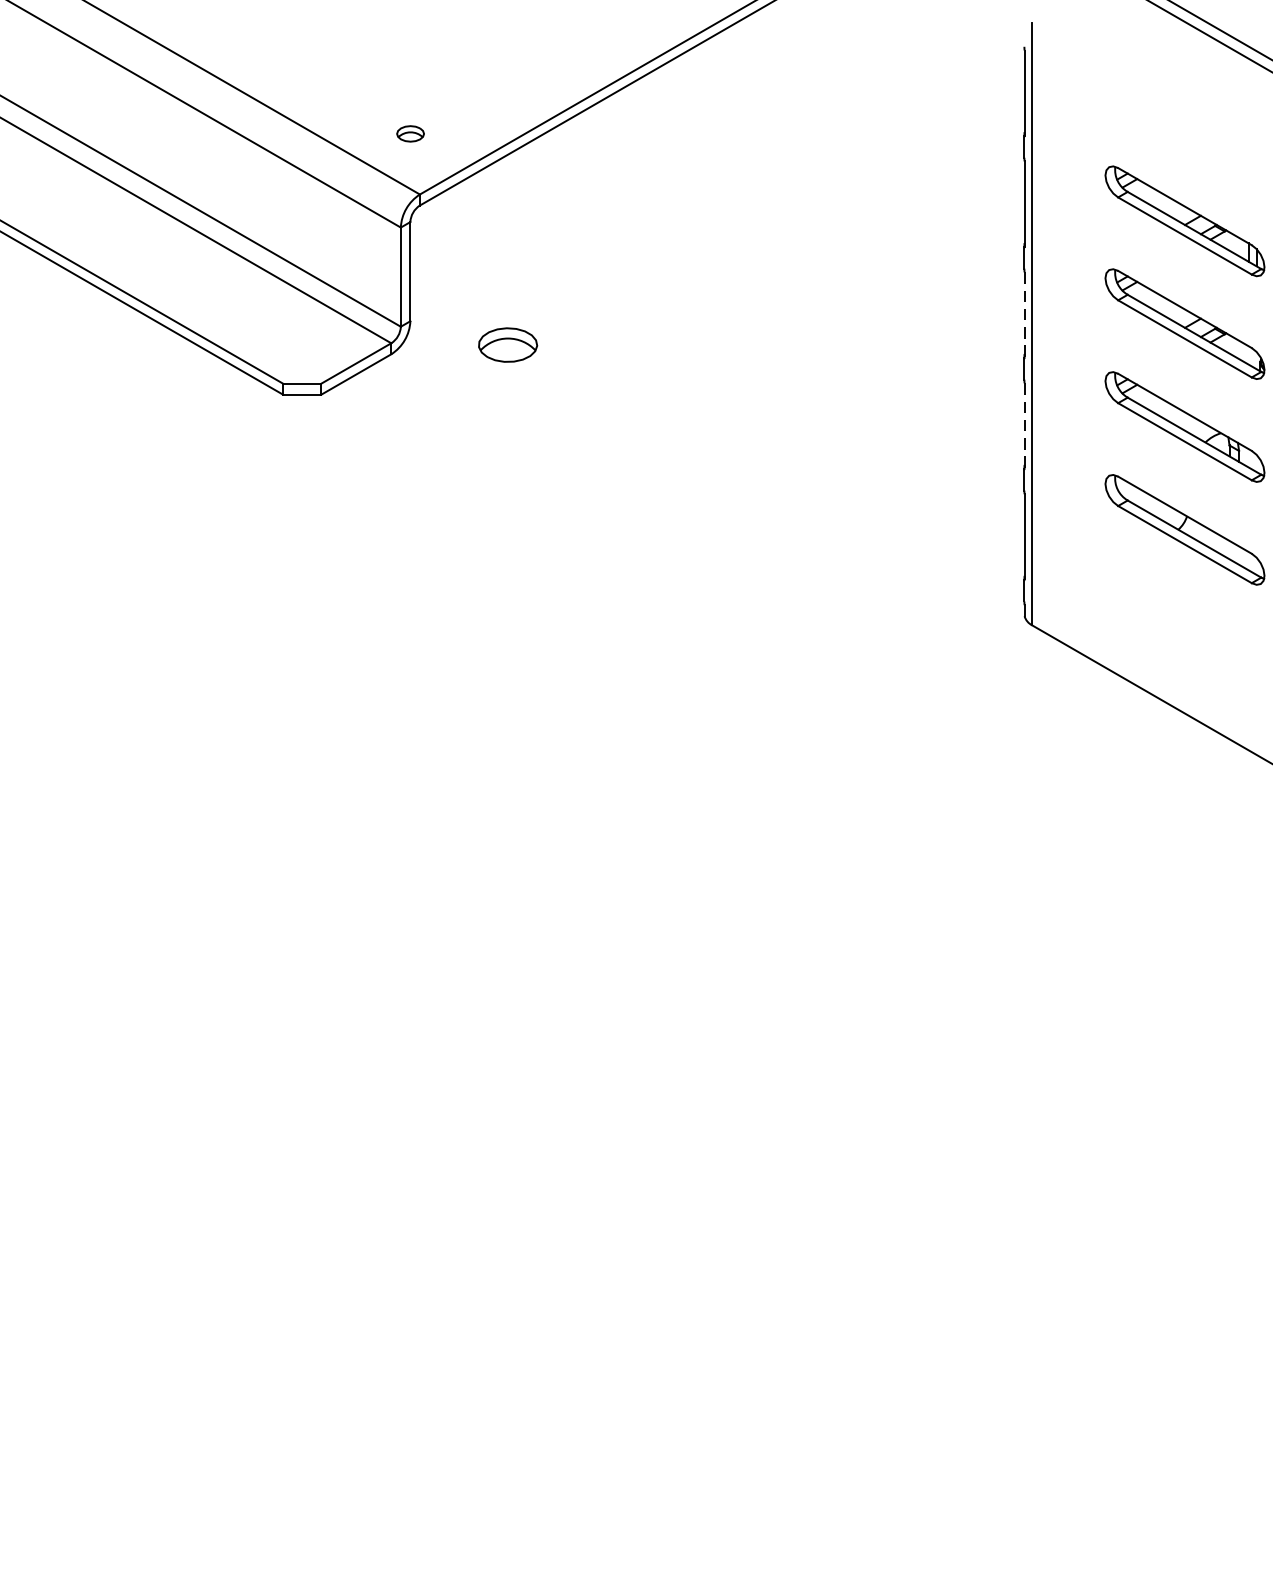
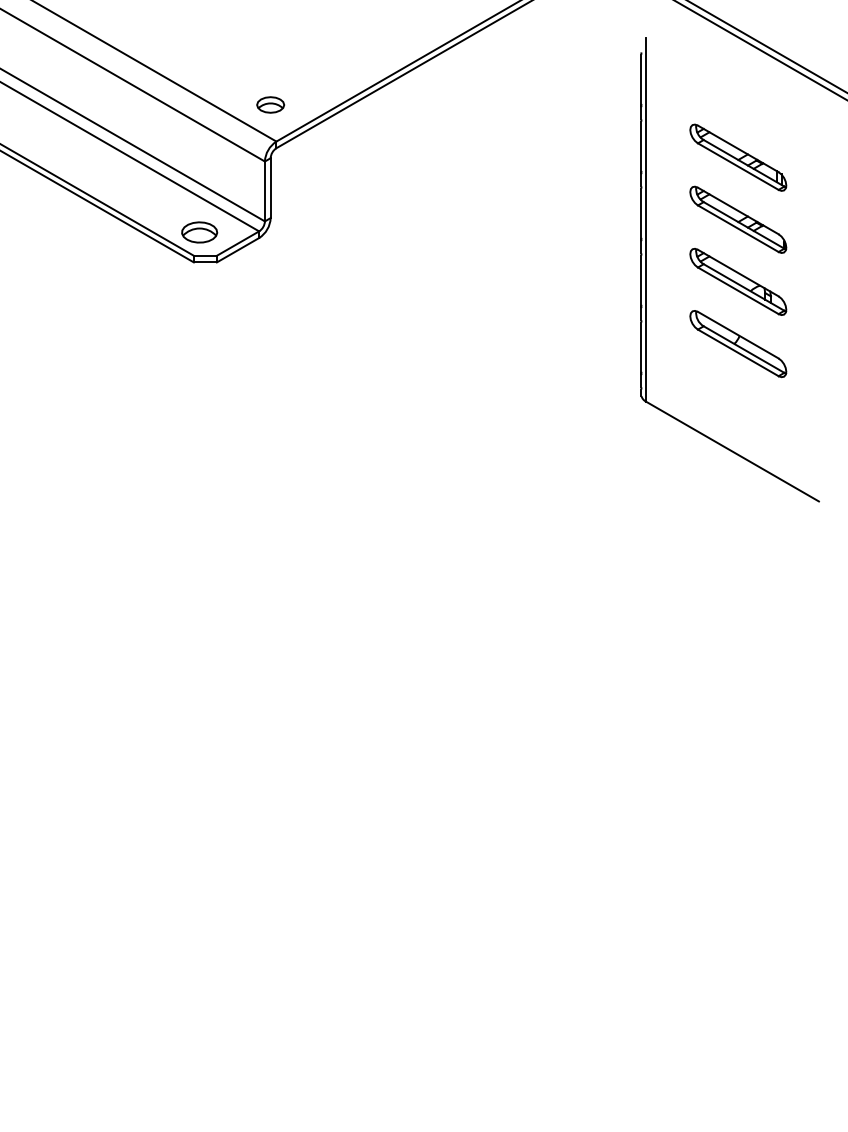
part: (410, 133) -> (270, 104), size x1.67
line: (1024, 315) -> (641, 214), dashed -> solid
part: (507, 345) -> (199, 232), moved
line: (1024, 426) -> (641, 281), dashed -> solid

